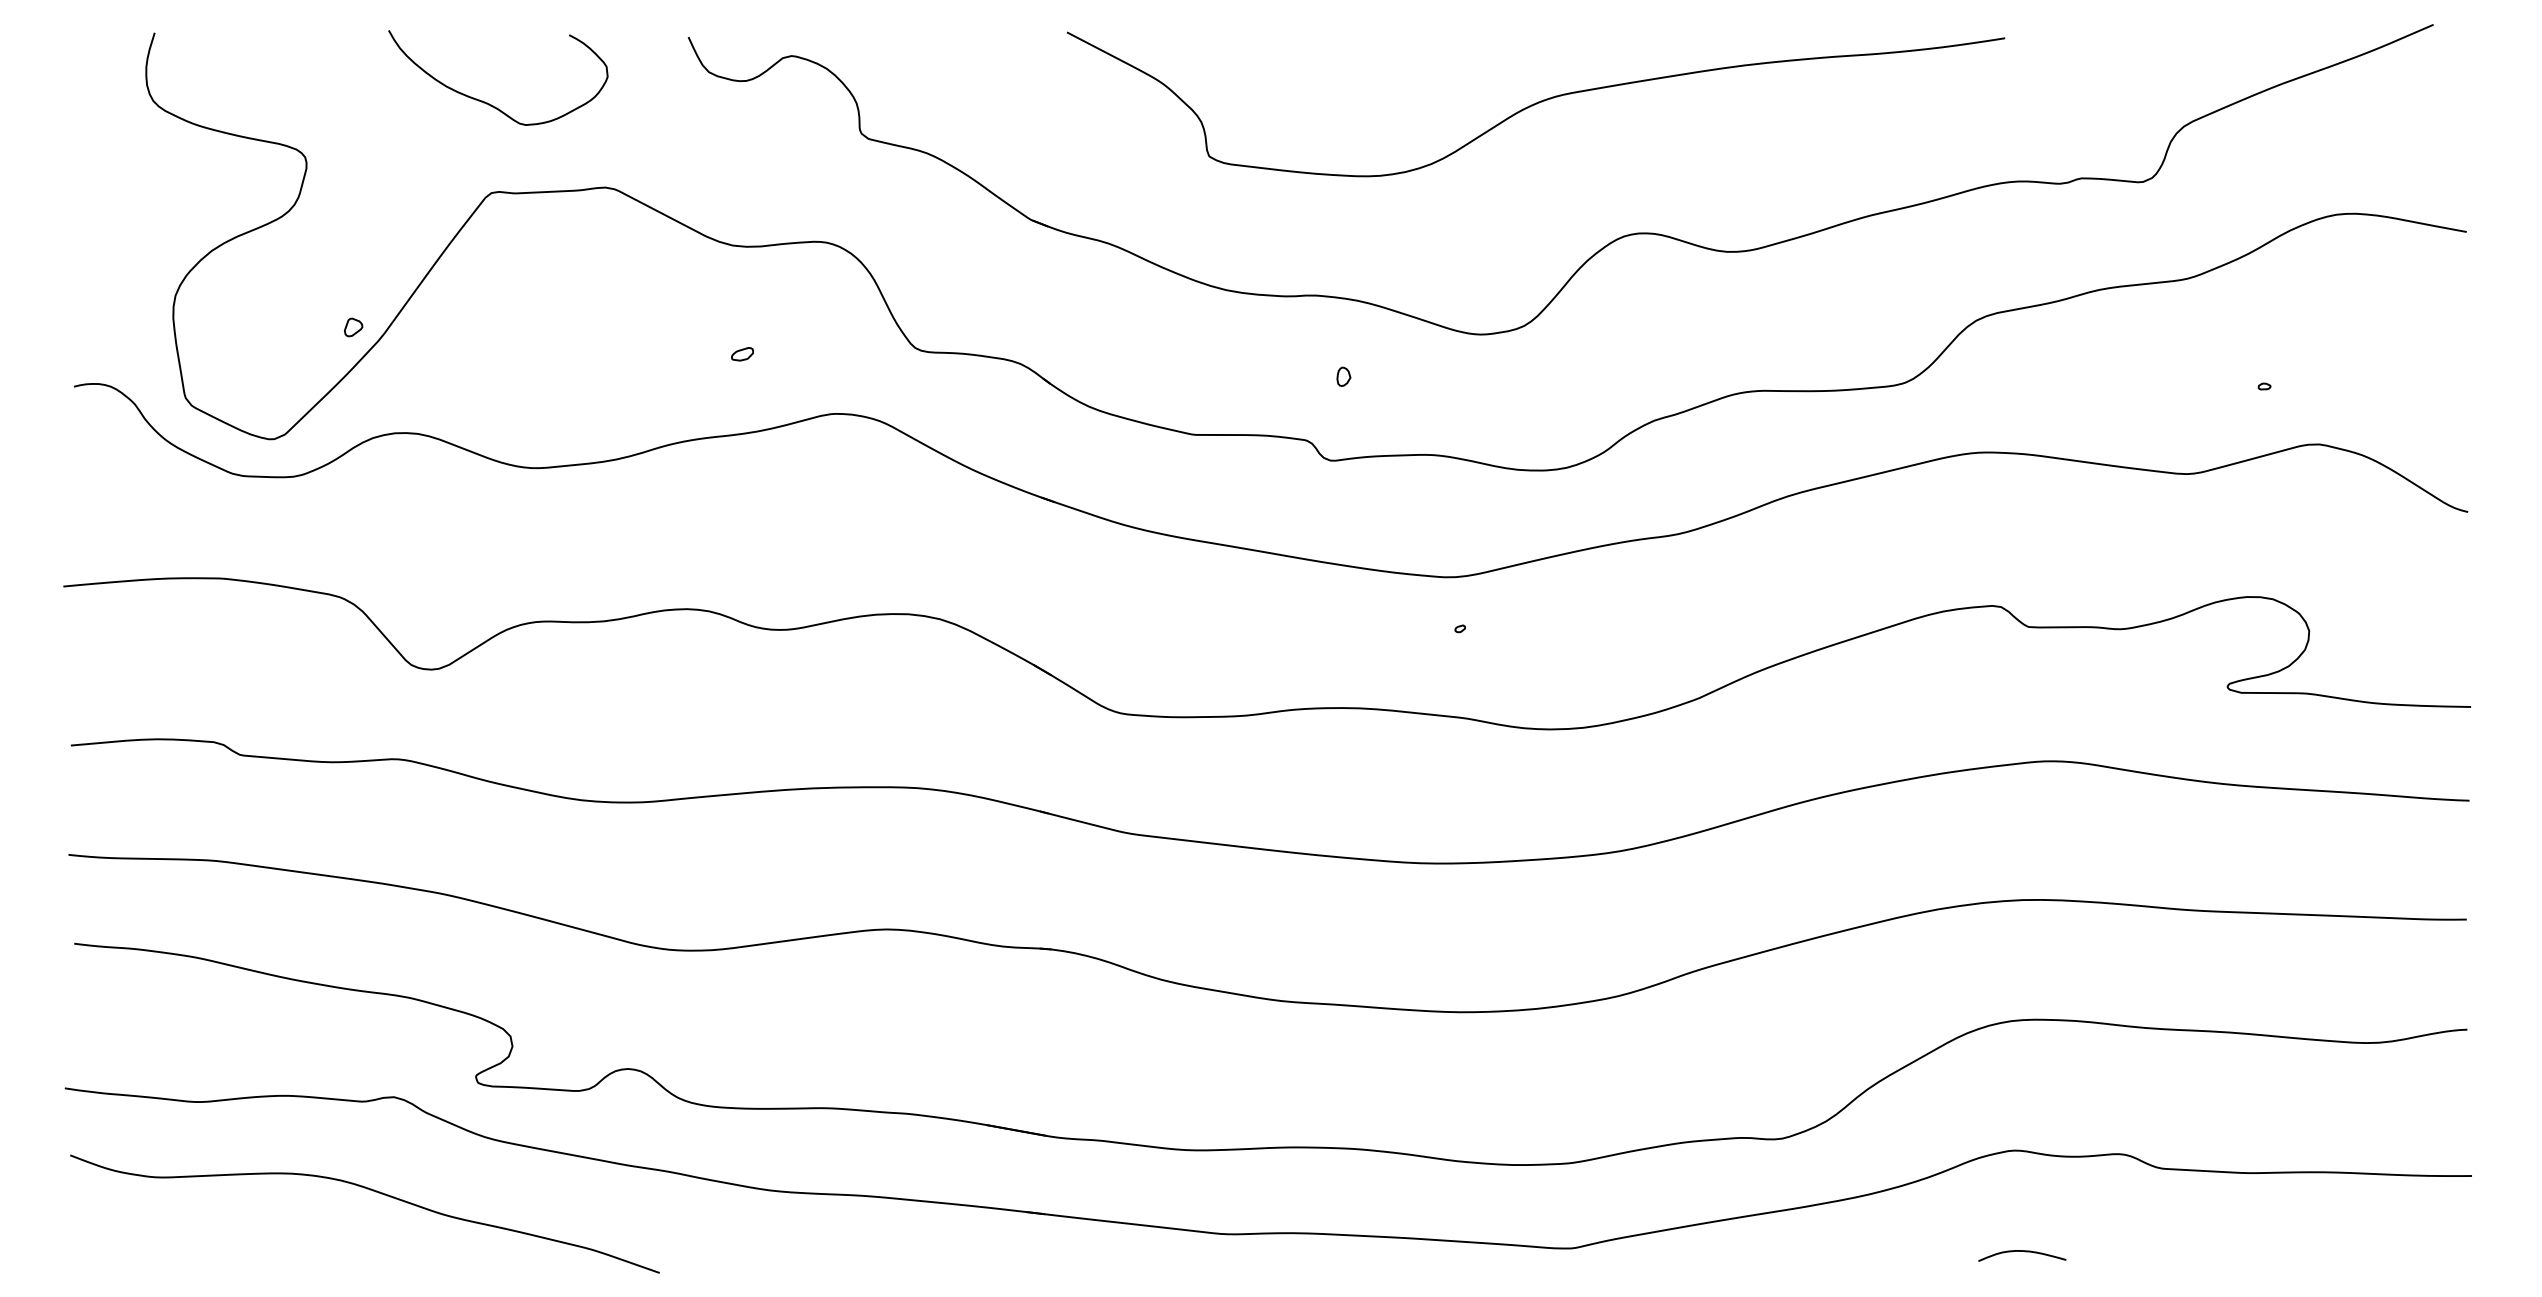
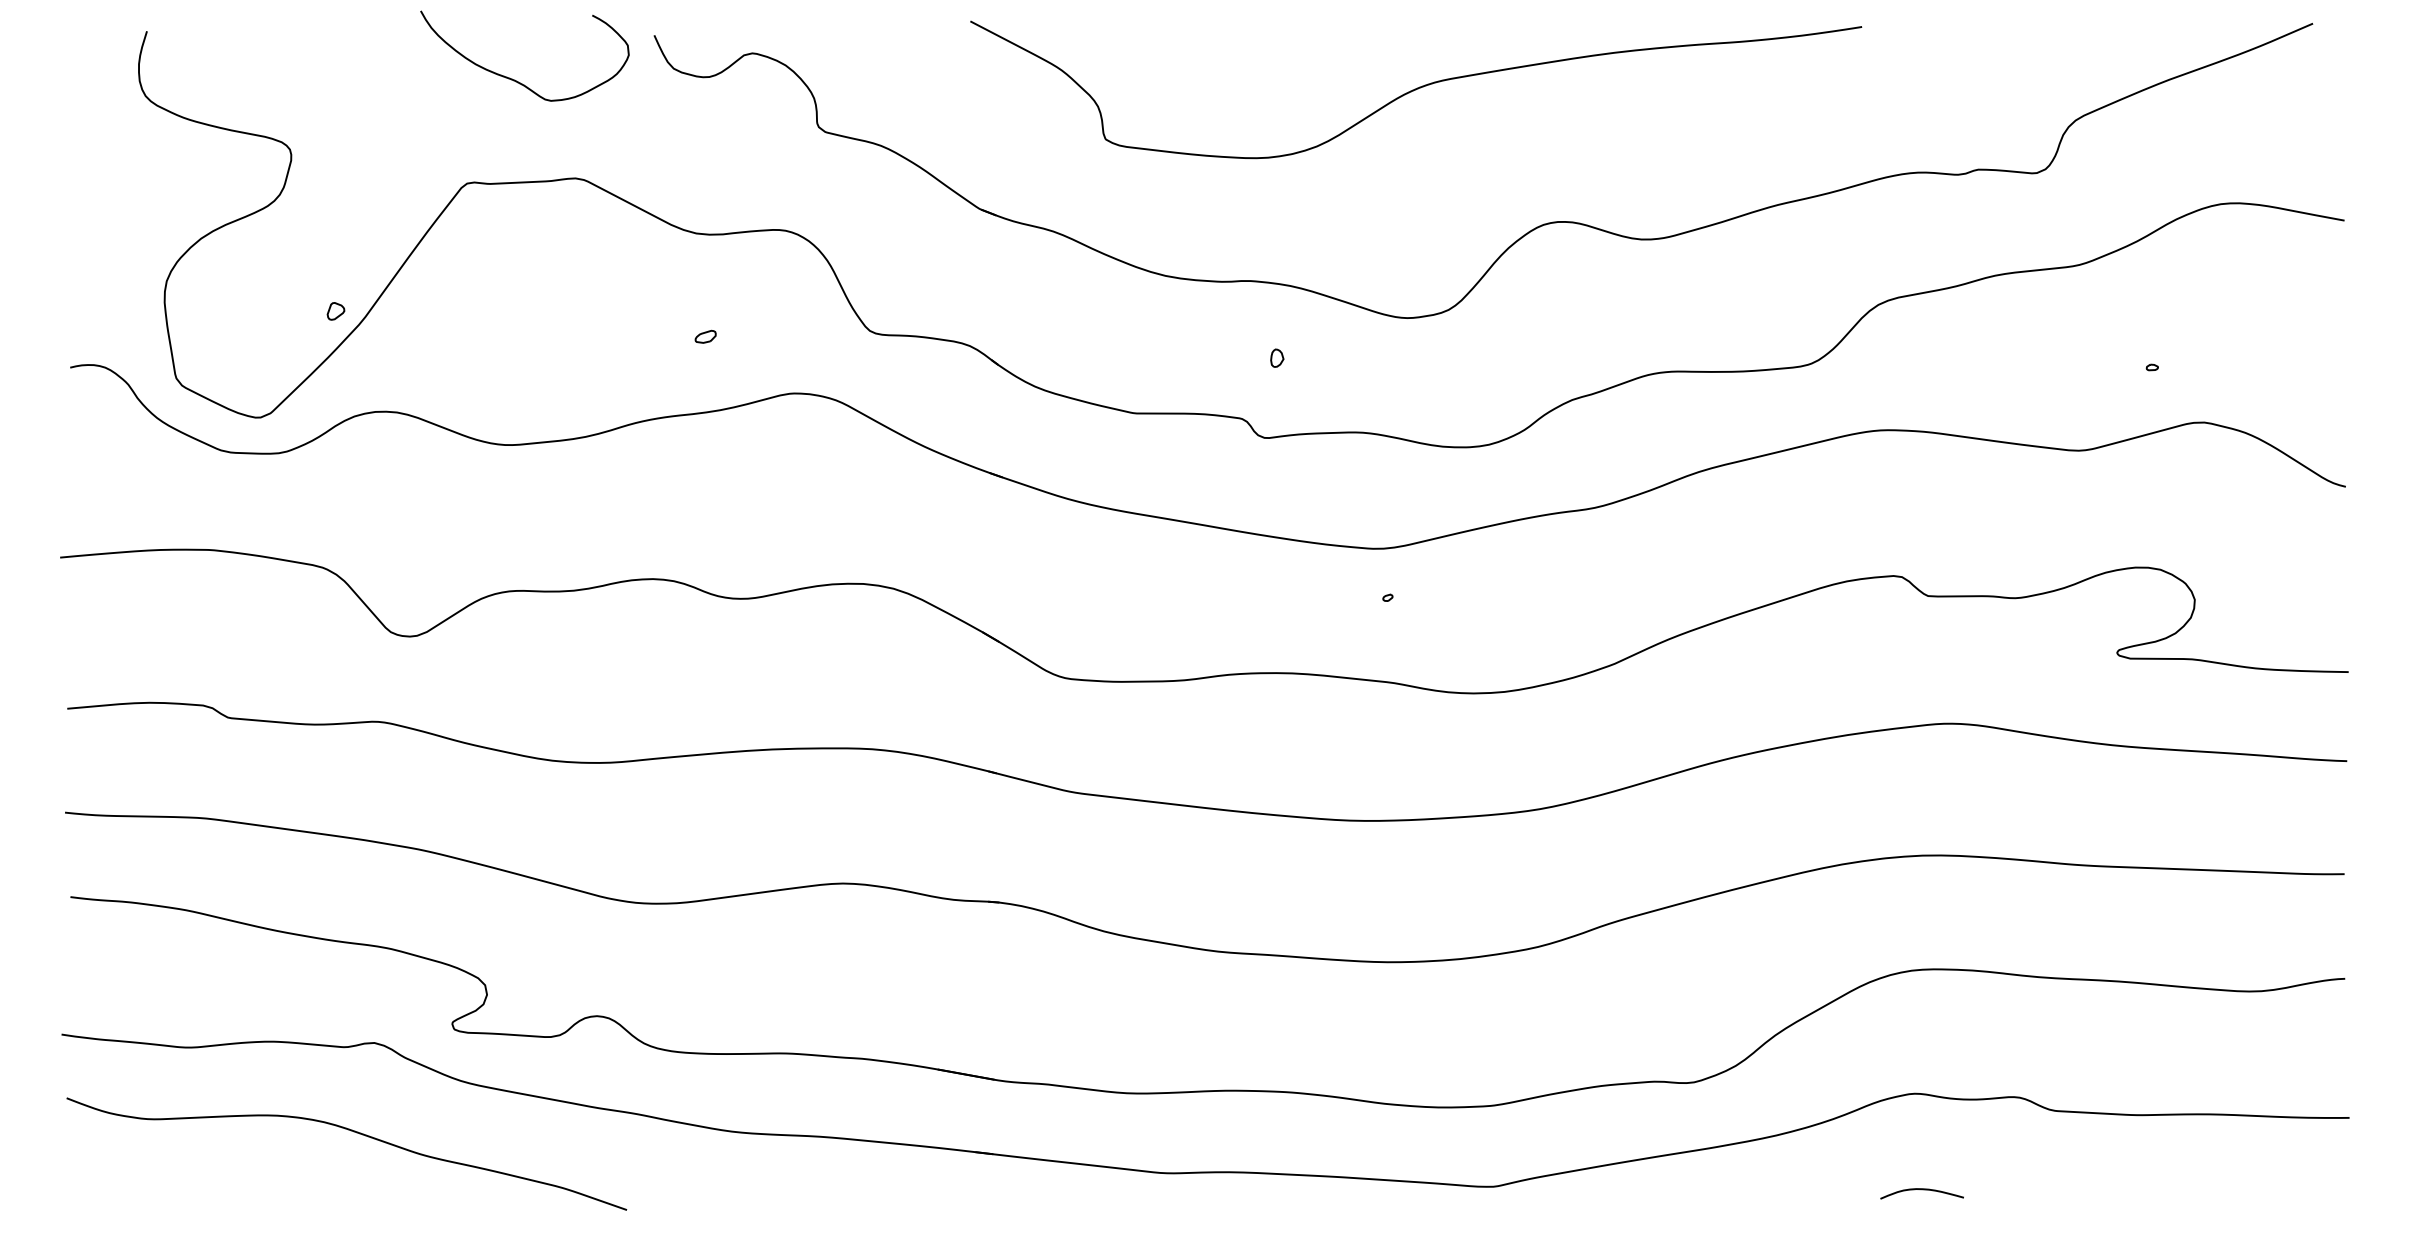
curve: (485, 101) -> (512, 78), moved
curve: (1535, 104) -> (1415, 89), moved

